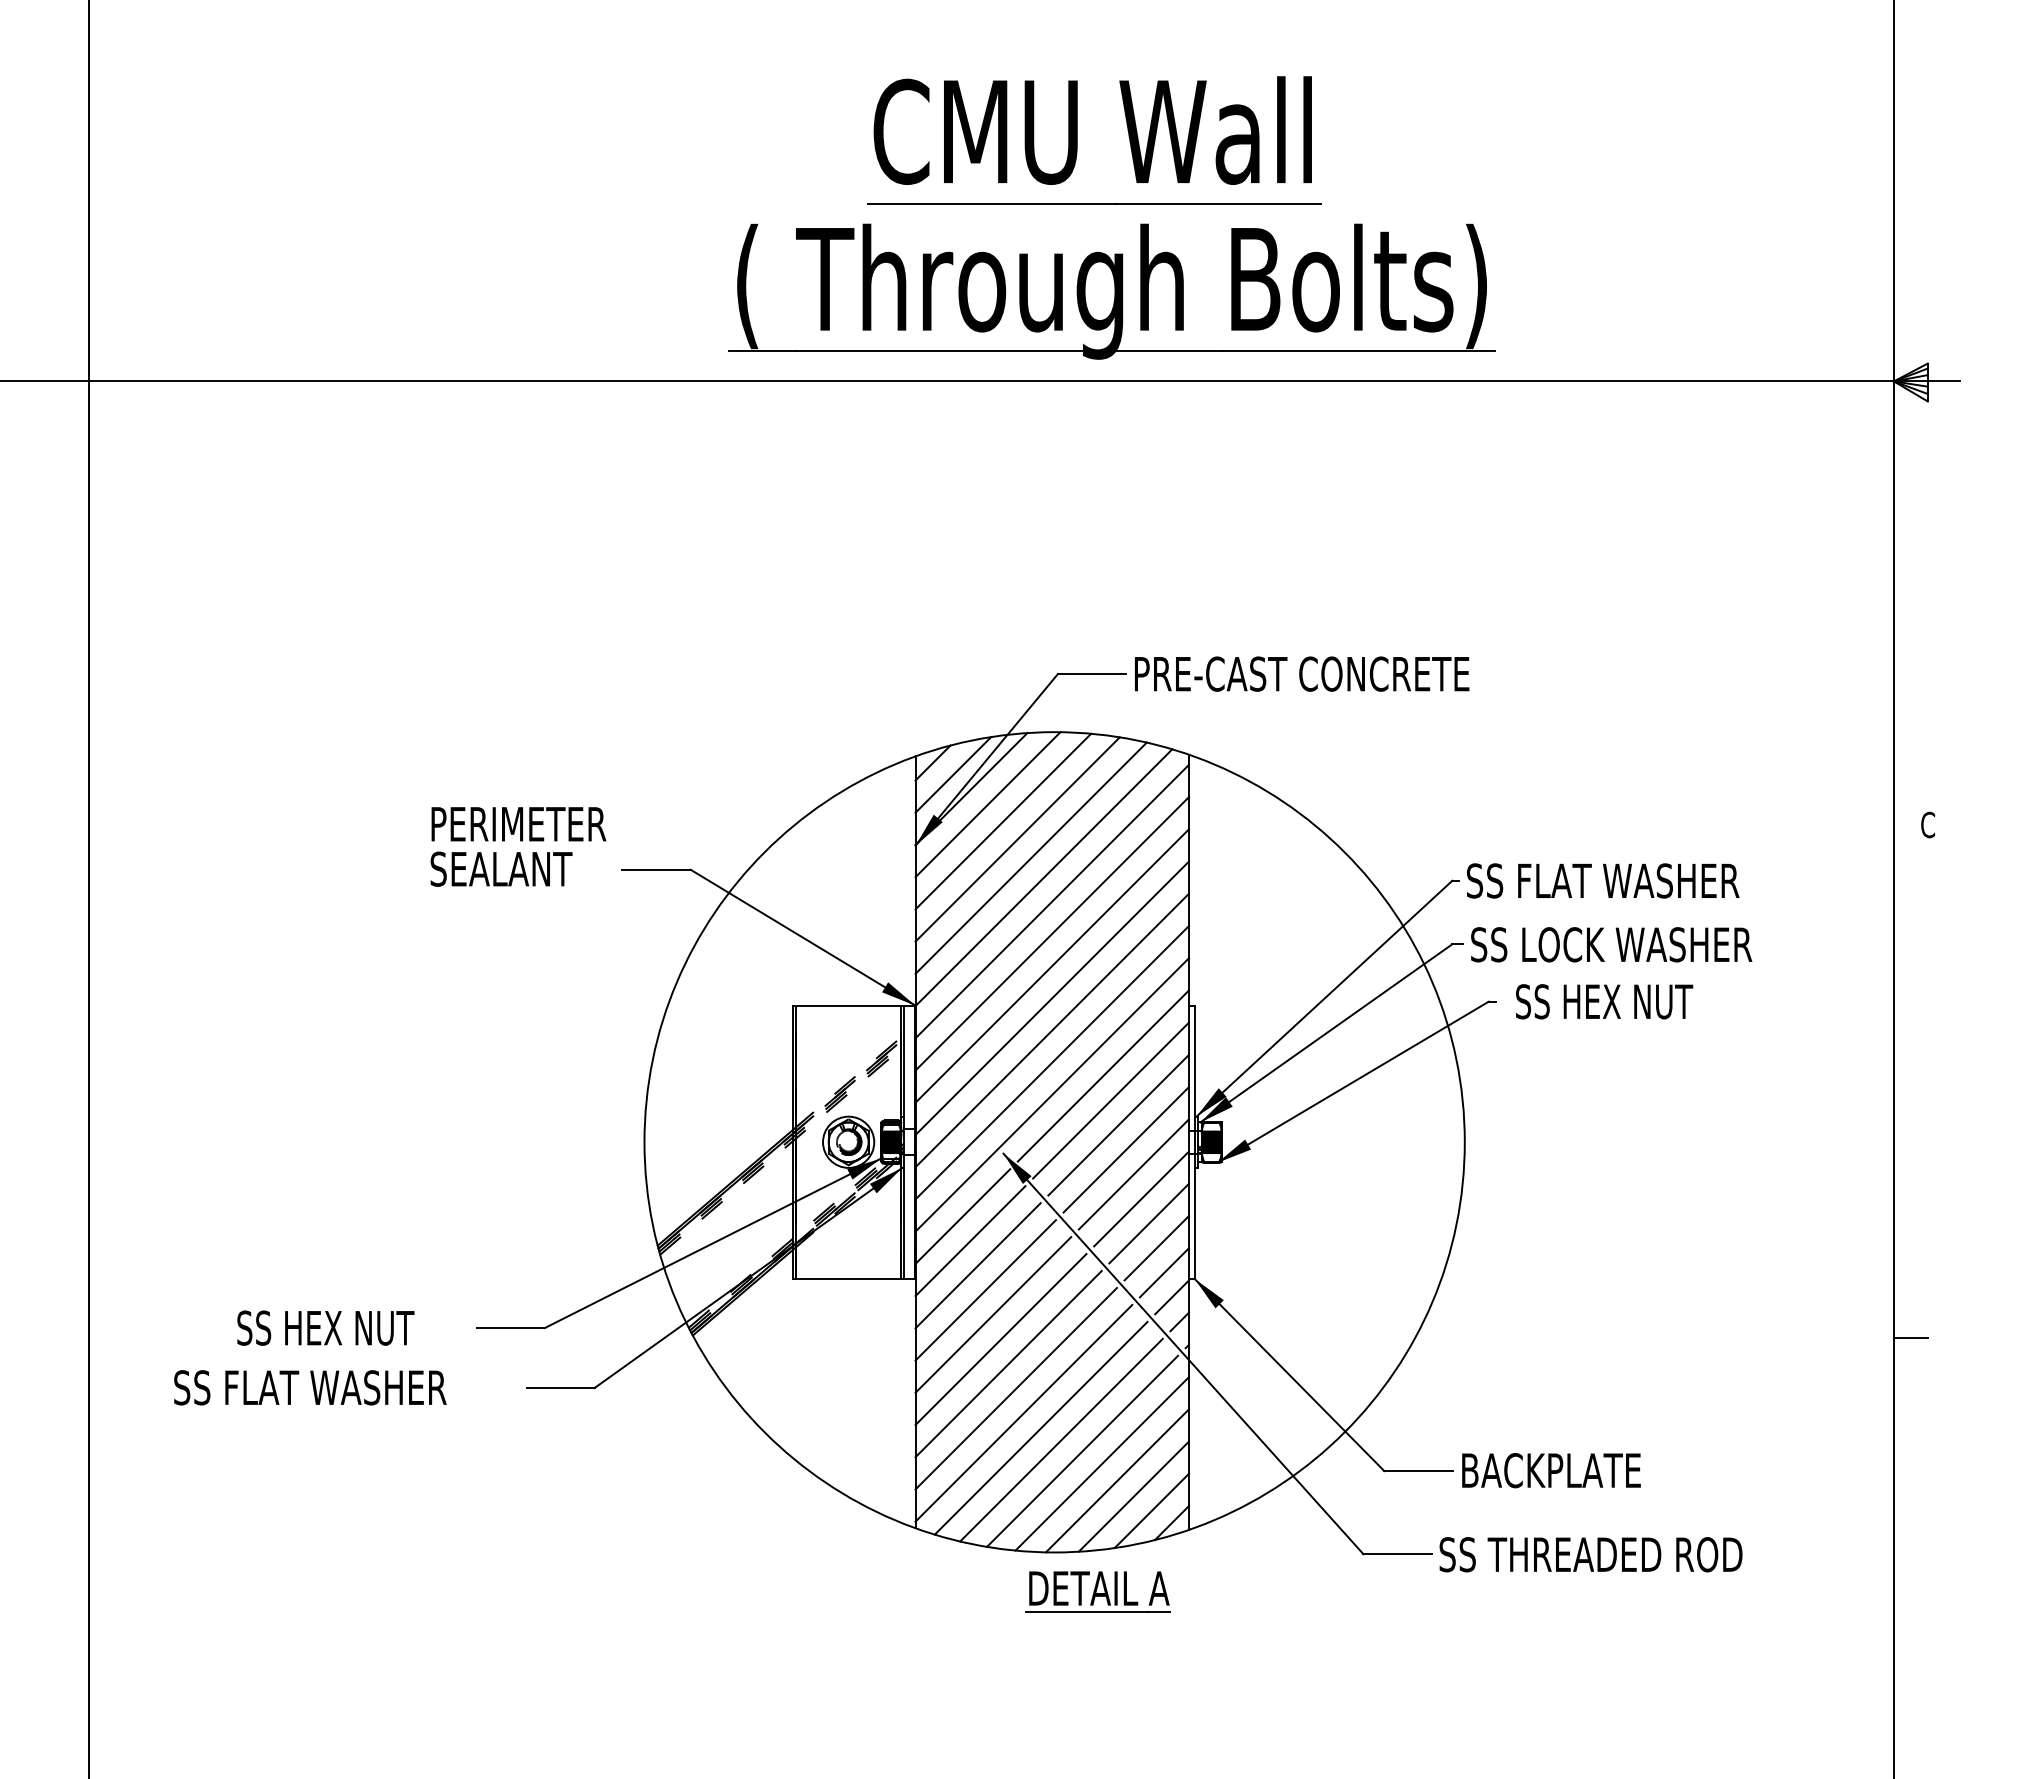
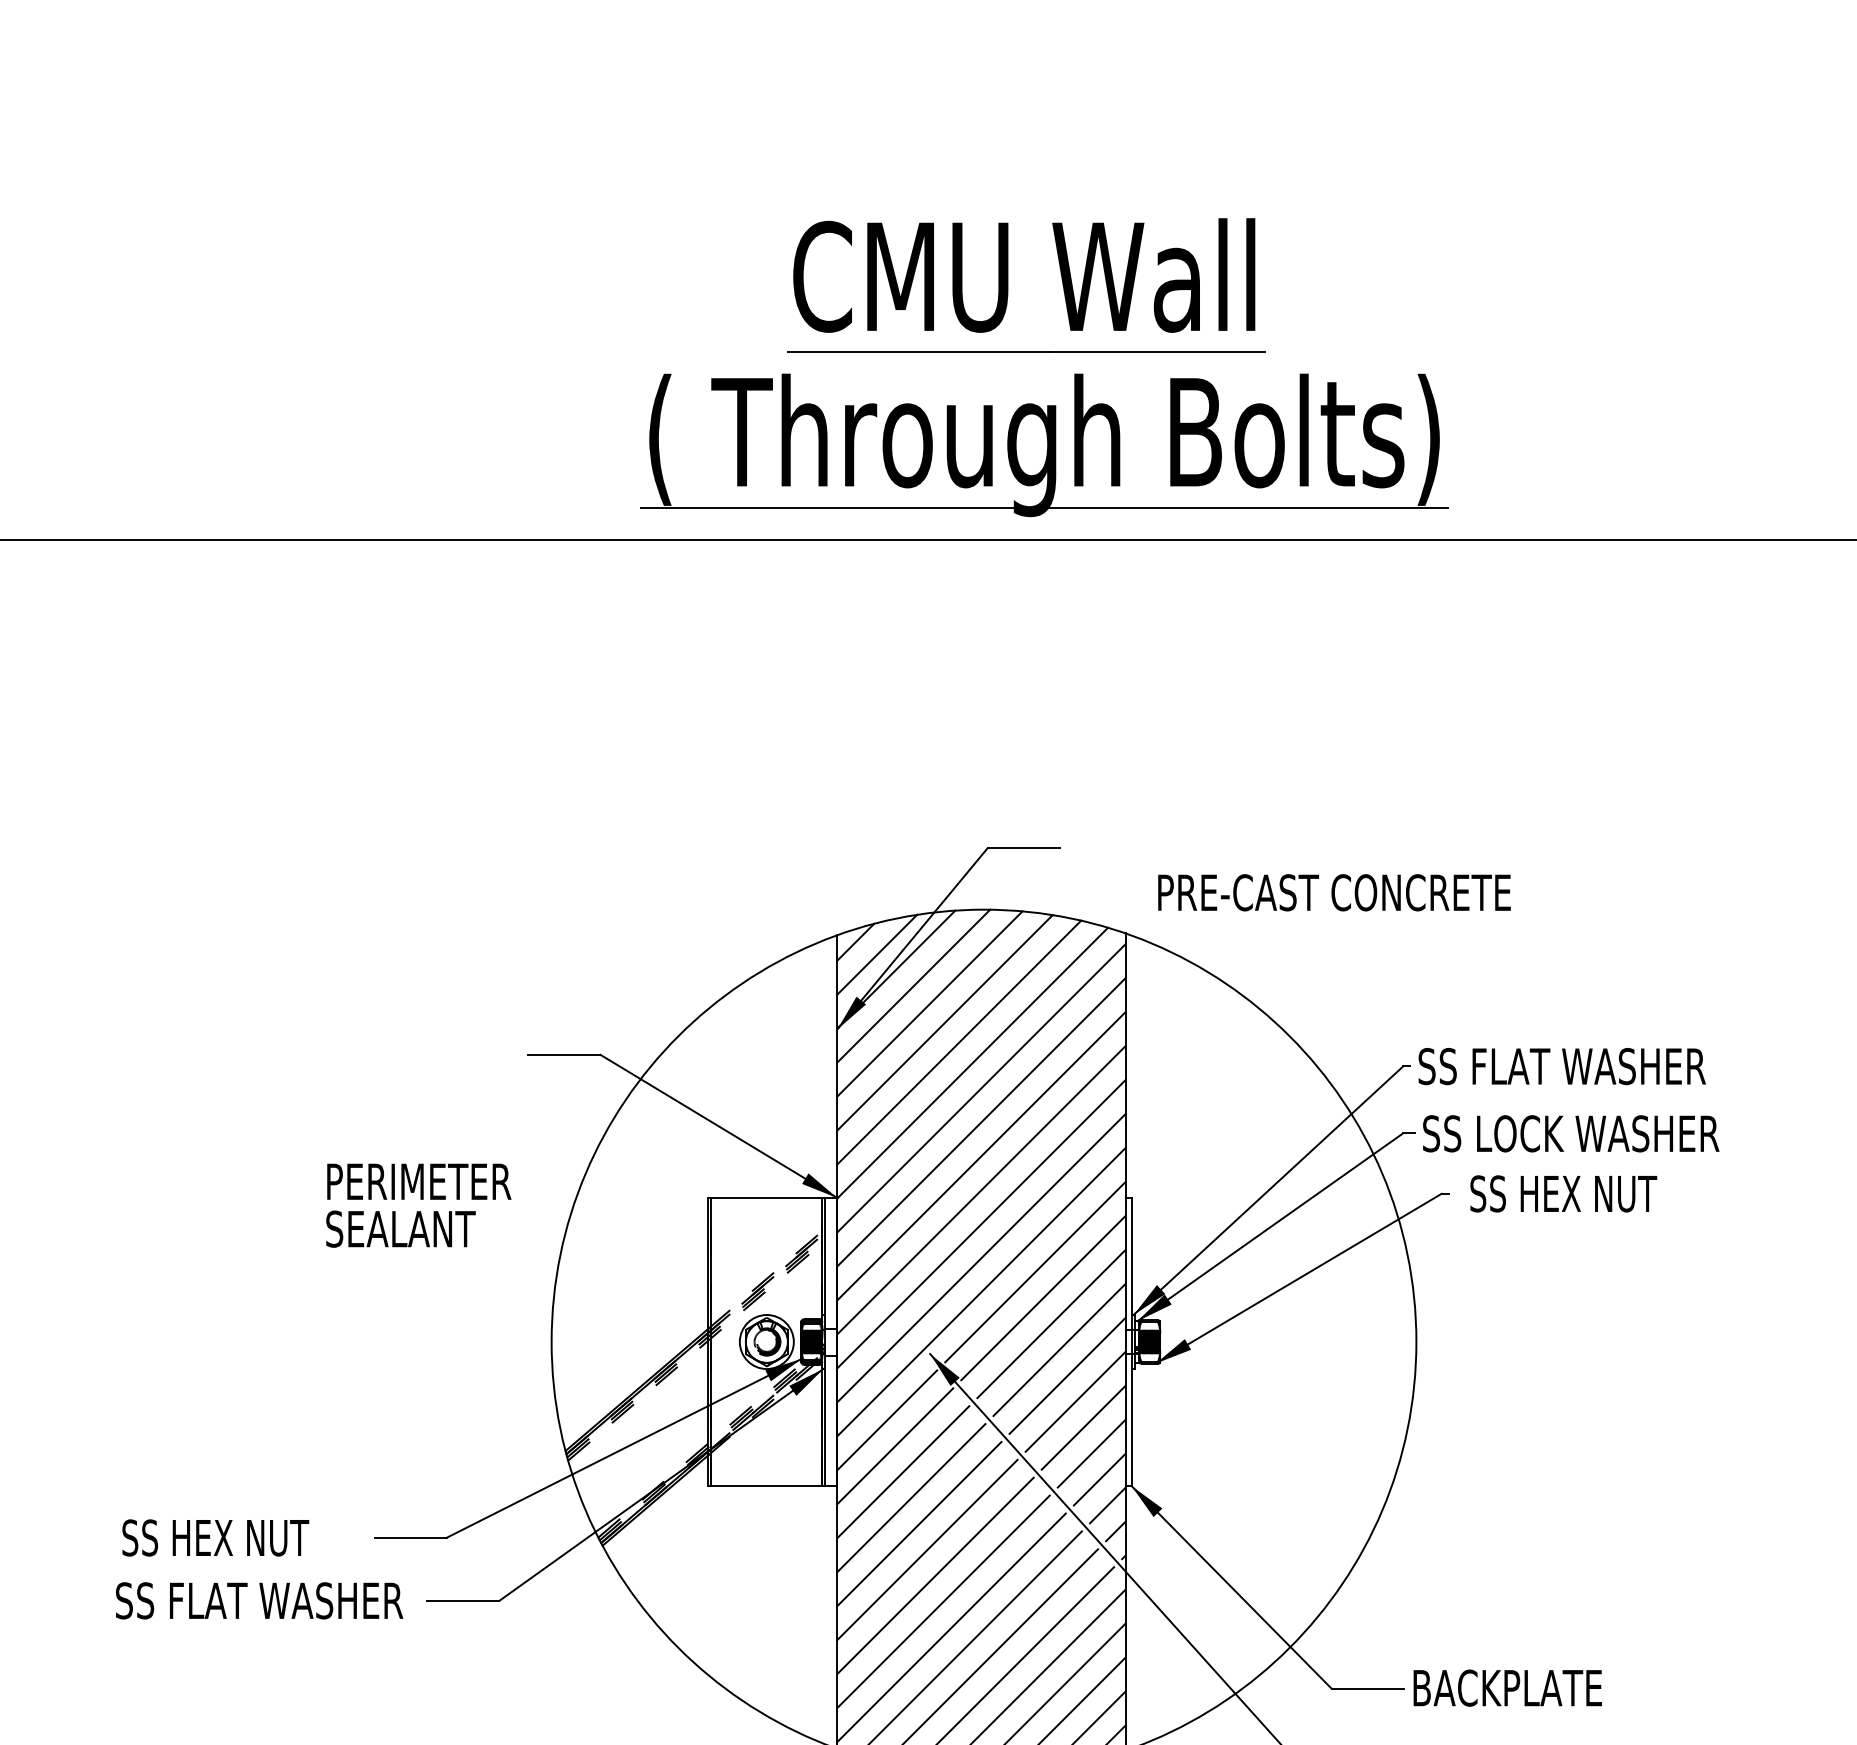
text: (1302, 673) -> (1334, 892), moved
text: (518, 846) -> (418, 1205), moved
text: (310, 1387) -> (259, 1600), moved

